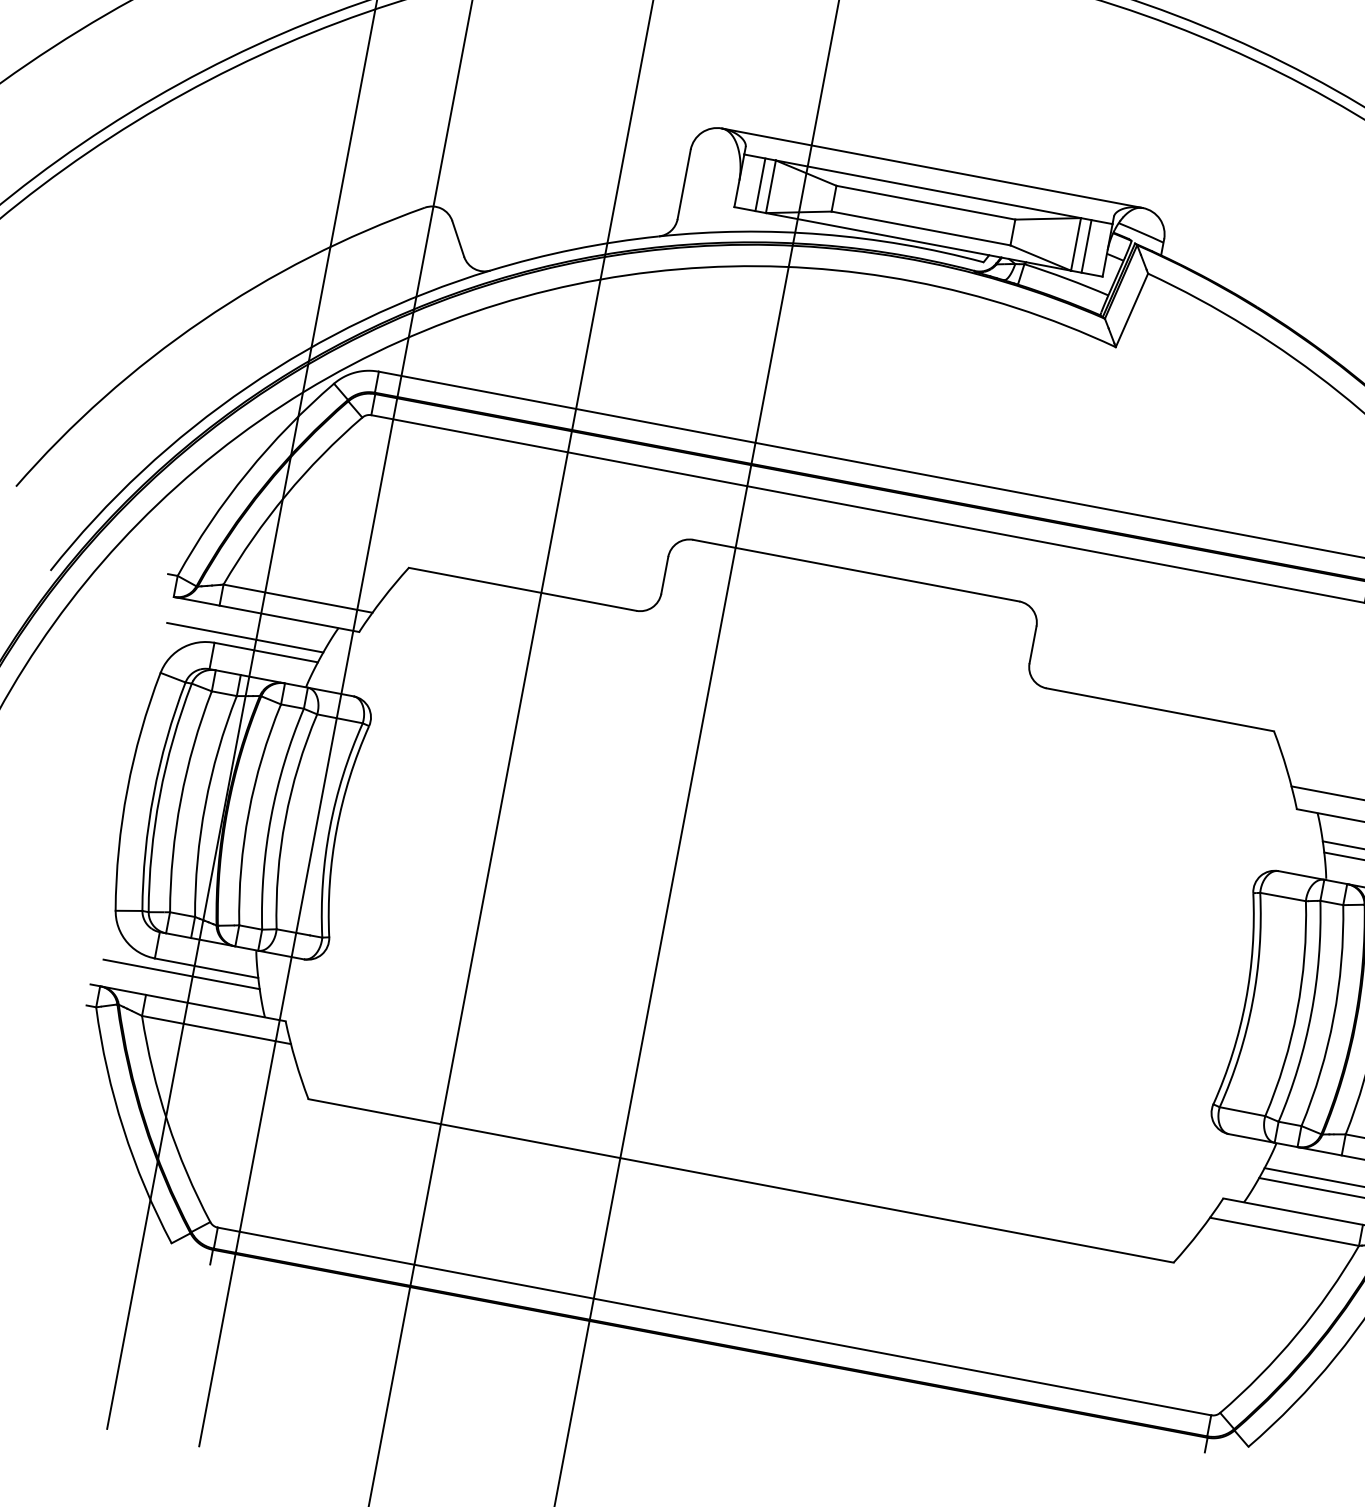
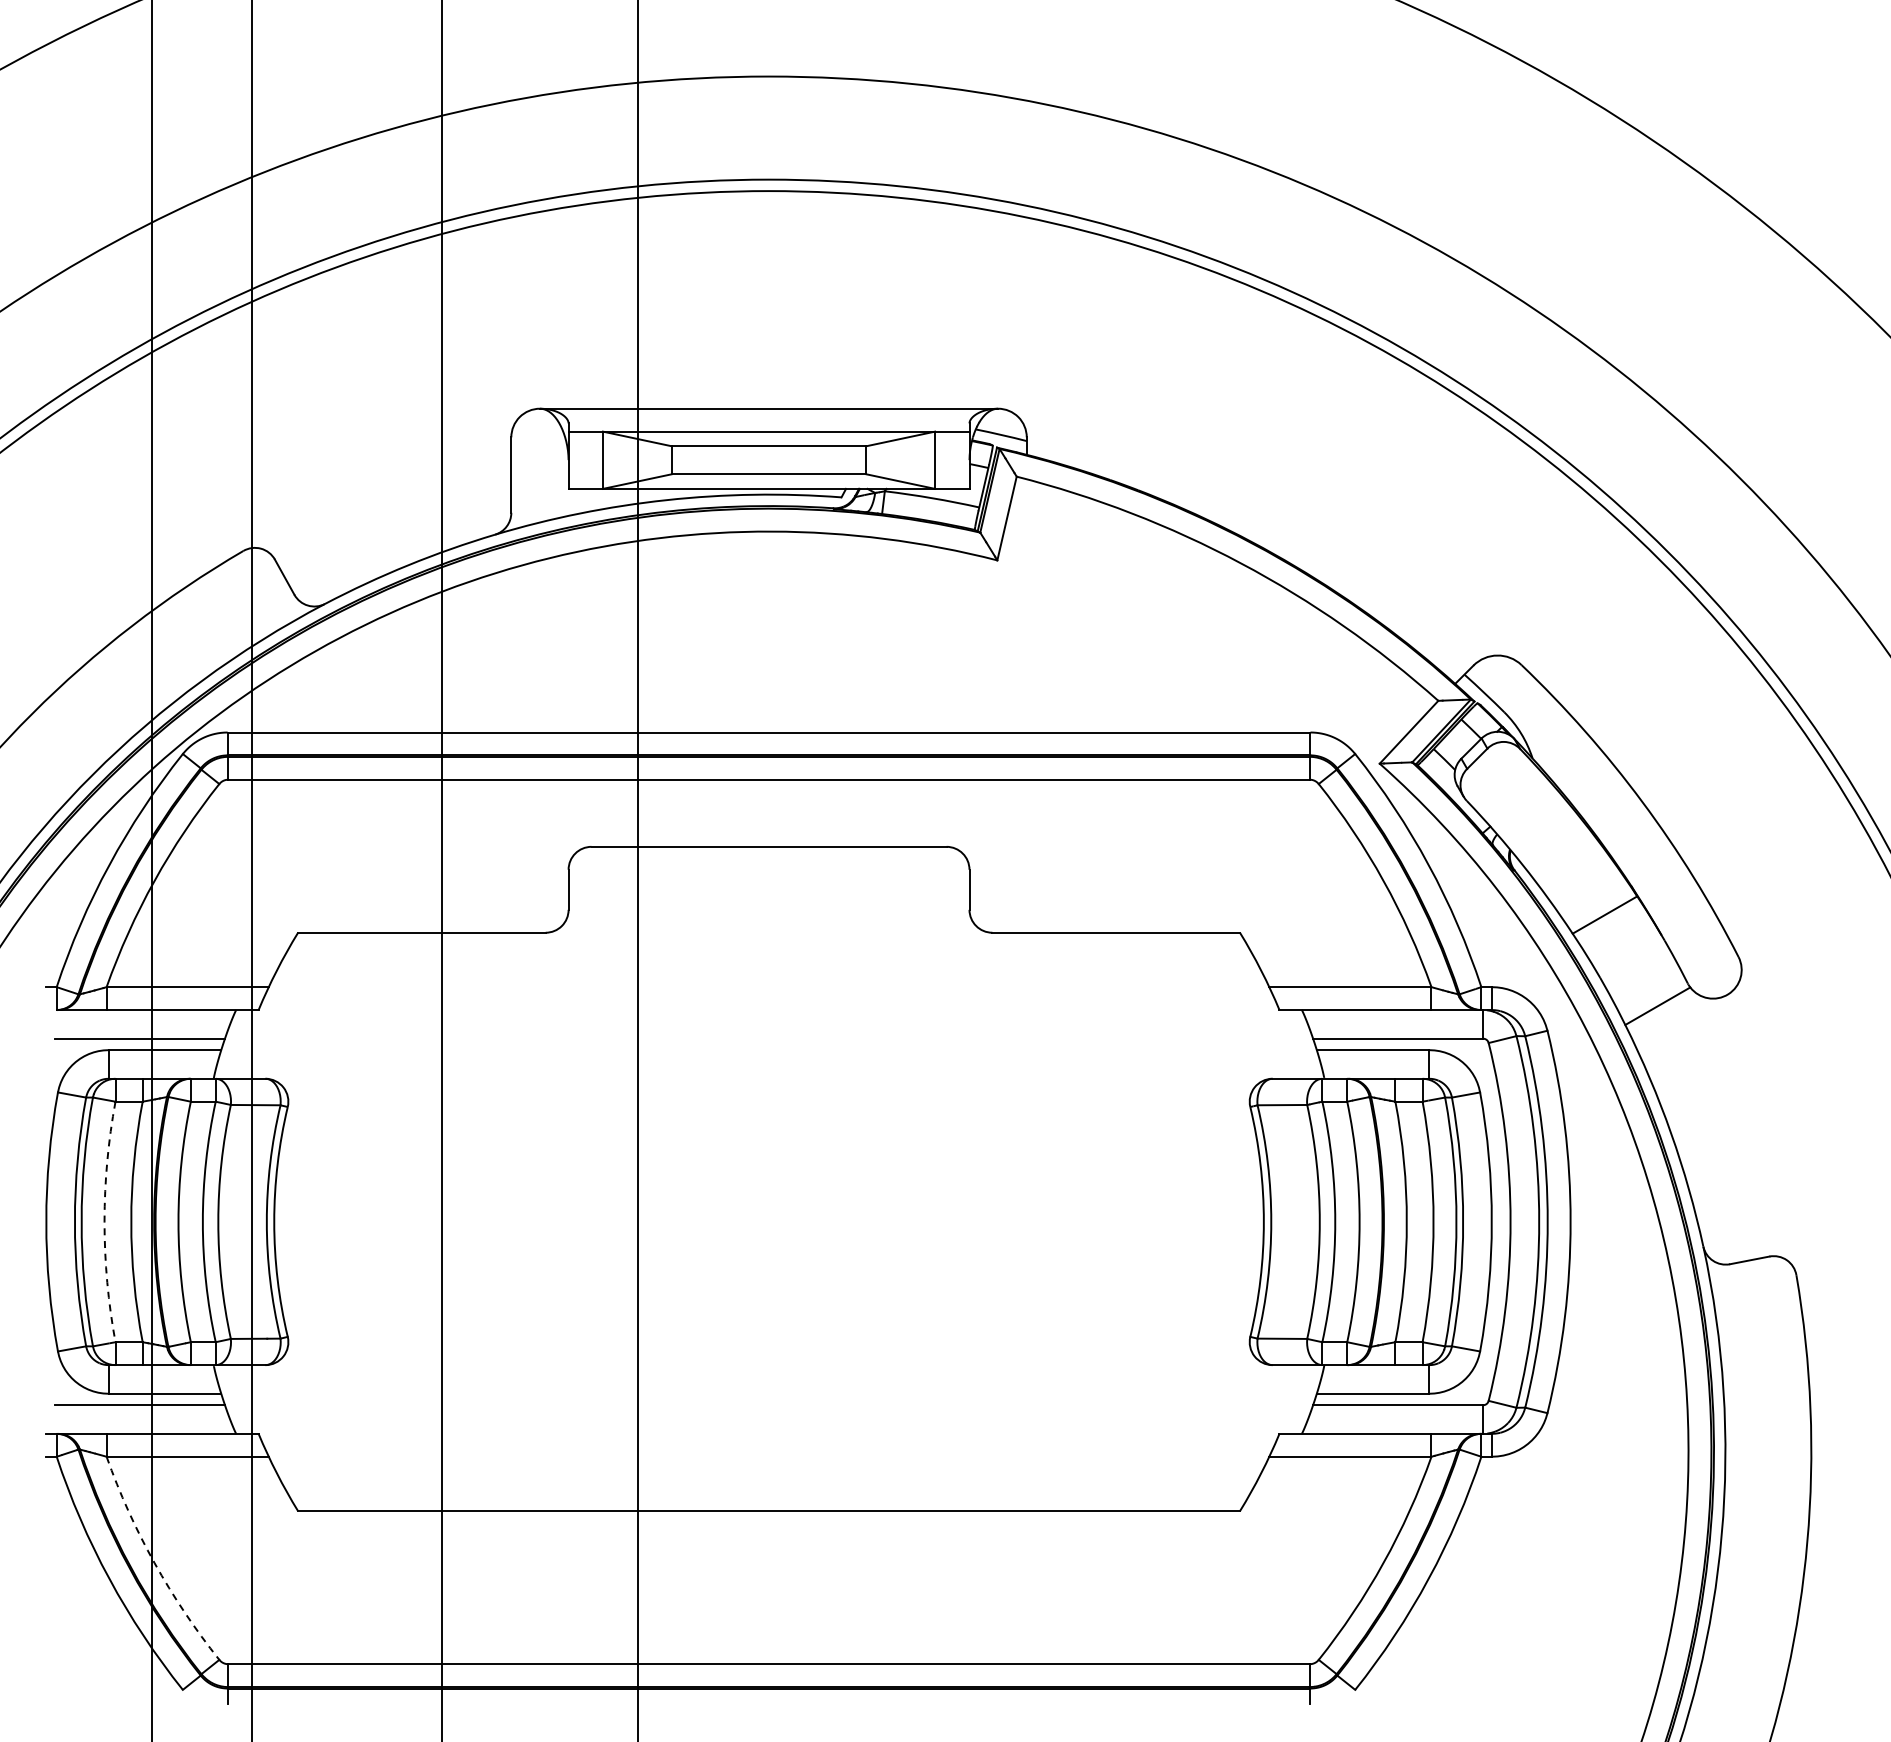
line: (760, 184) -> (591, 459), removed
line: (1086, 245) -> (946, 459), removed
arc: (180, 799) -> (104, 1221), solid -> dashed
arc: (167, 1122) -> (154, 1563), solid -> dashed

